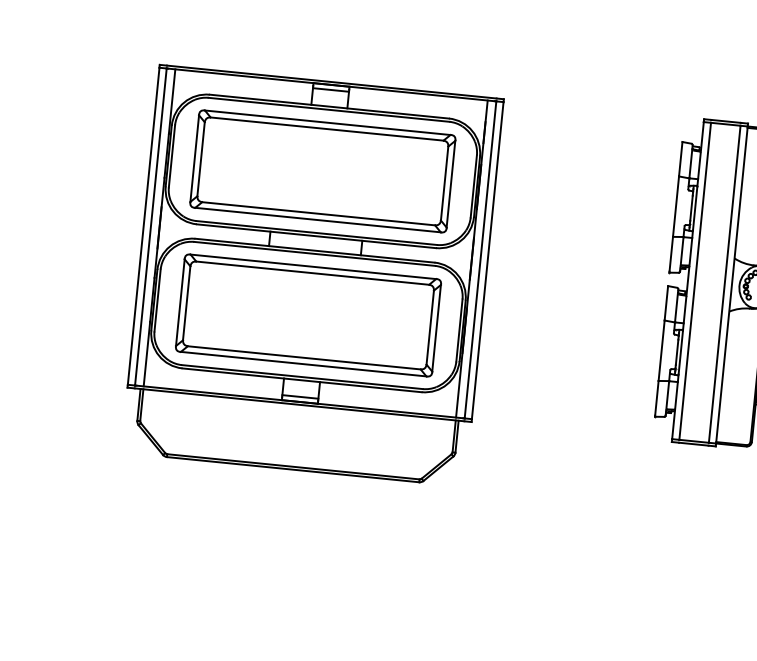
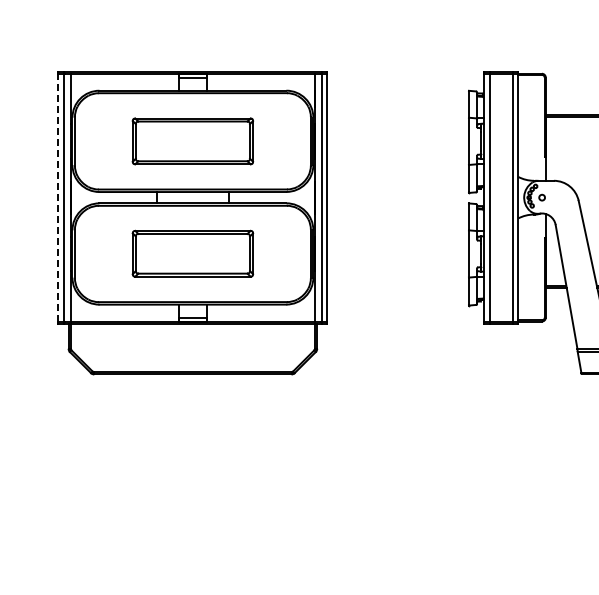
part: (322, 171) -> (192, 141), size x0.6
line: (143, 226) -> (58, 197), solid -> dashed
part: (308, 314) -> (192, 253), size x0.6

